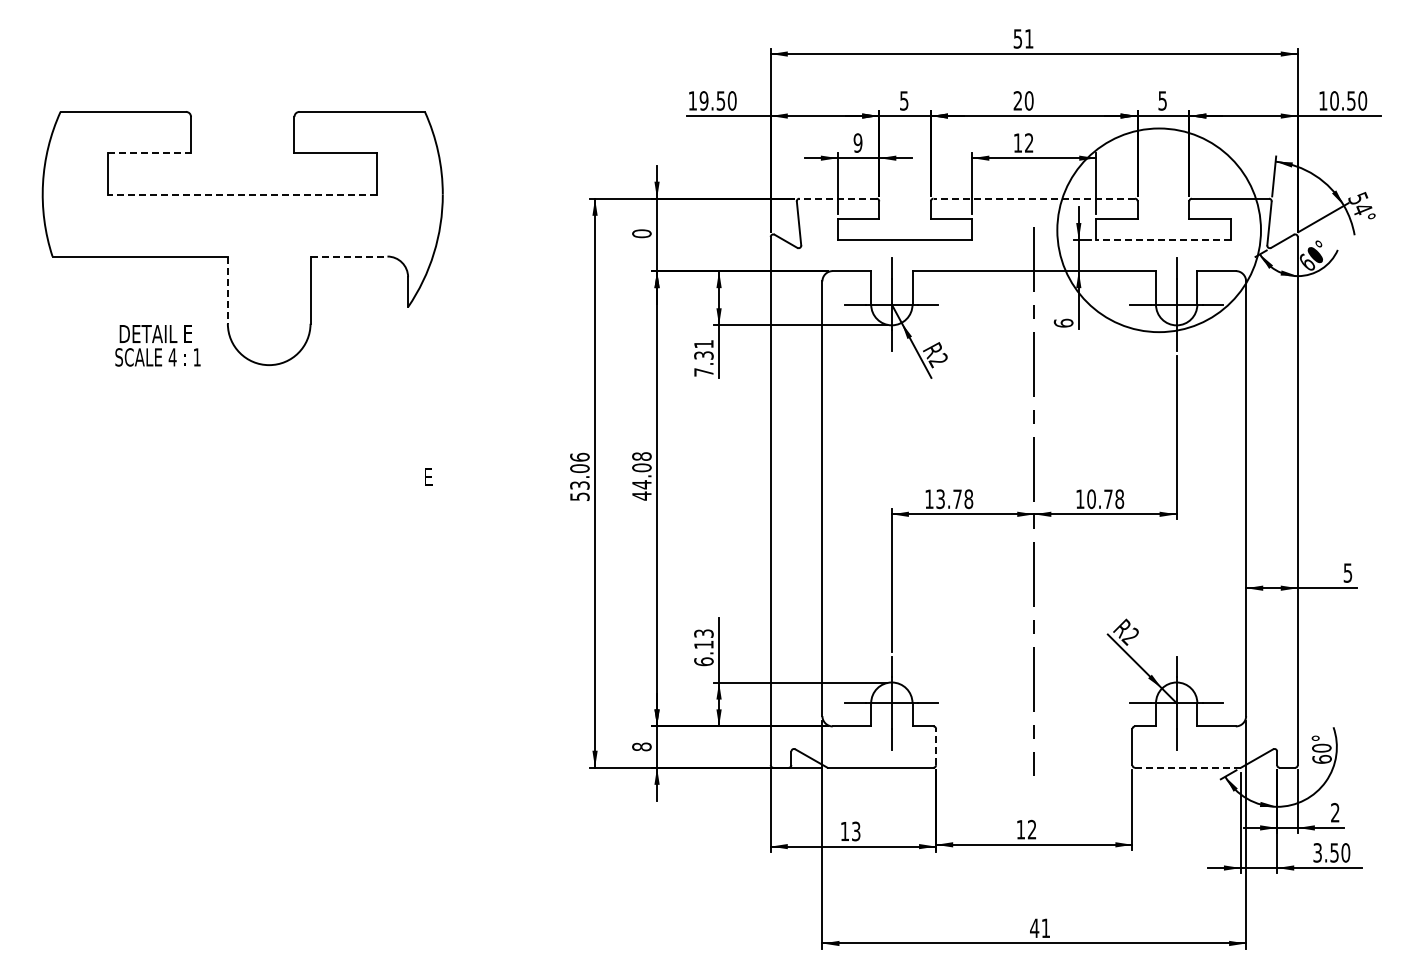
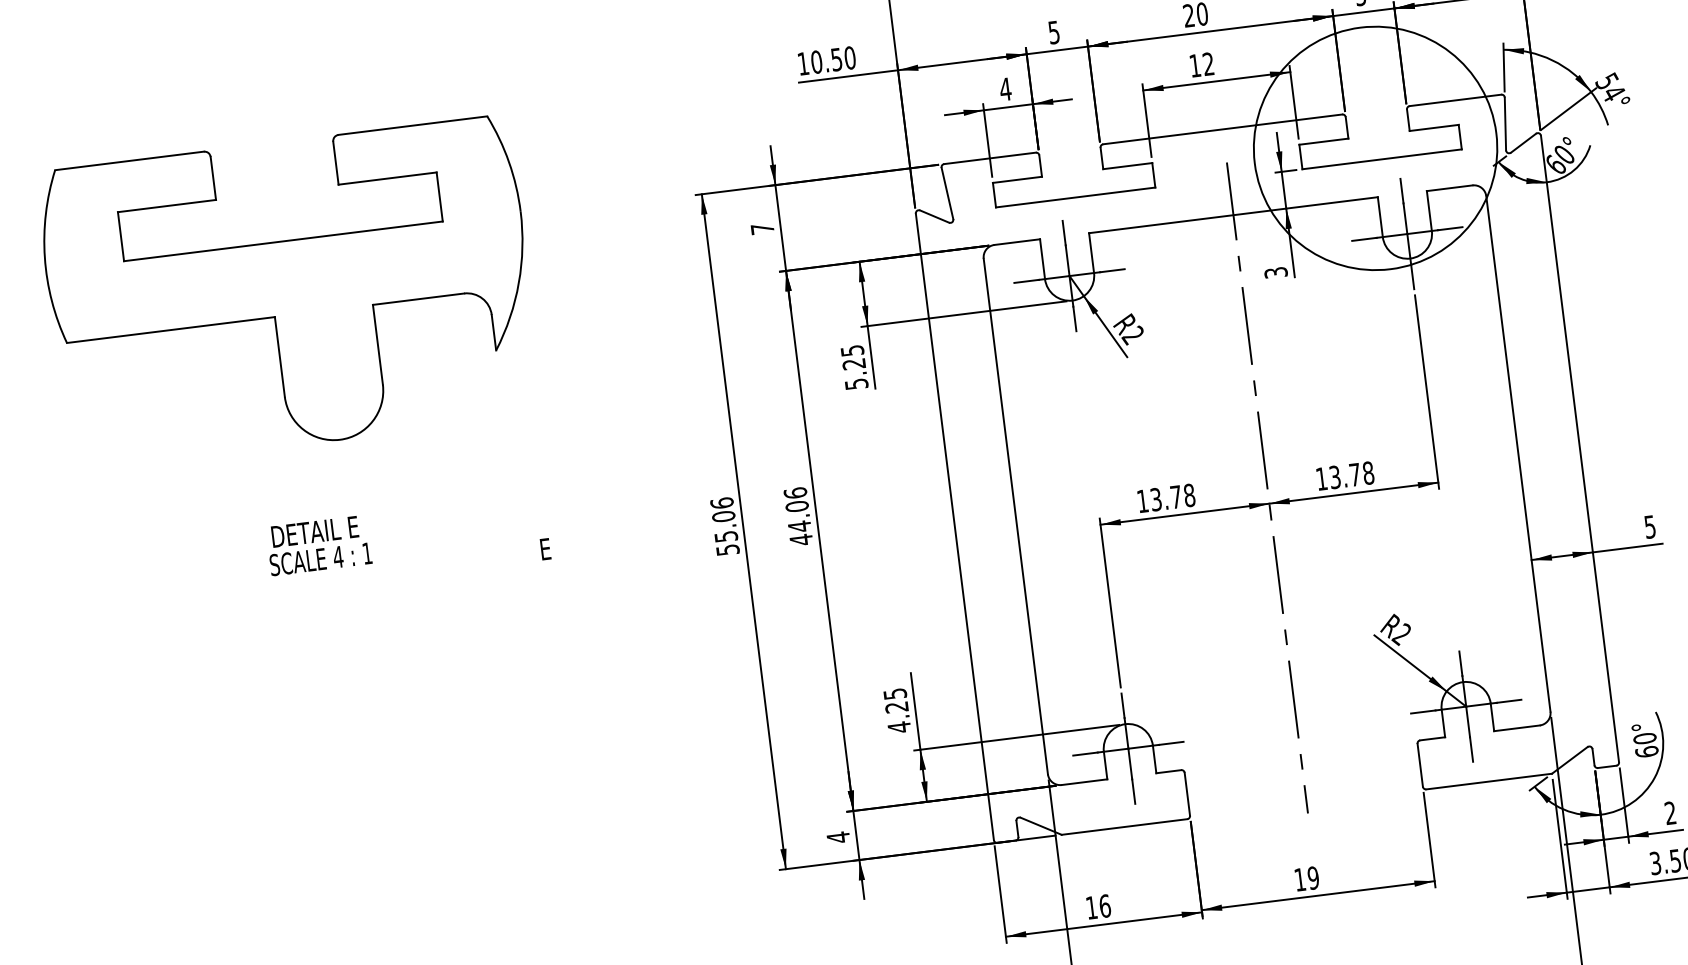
text: (703, 100) -> (815, 61), 19.50 -> 10.50
text: (857, 142) -> (1004, 88), 9 -> 4
line: (150, 153) -> (167, 206), dashed -> solid
line: (242, 194) -> (283, 241), dashed -> solid
line: (838, 198) -> (990, 158), dashed -> solid
line: (1034, 198) -> (1223, 129), dashed -> solid
text: (641, 233) -> (762, 228), 0 -> 7
line: (1162, 240) -> (1381, 159), dashed -> solid
line: (349, 256) -> (419, 299), dashed -> solid
line: (227, 290) -> (279, 357), dashed -> solid
text: (1063, 322) -> (1275, 271), 6 -> 3
text: (157, 345) -> (318, 545), moved
text: (703, 358) -> (854, 367), 7.31 -> 5.25
text: (641, 456) -> (795, 493), 44.08 -> 44.06
text: (579, 485) -> (725, 536), 53.06 -> 55.06
text: (1091, 499) -> (1335, 477), 10.78 -> 13.78
text: (703, 647) -> (896, 710), 6.13 -> 4.25
text: (641, 746) -> (837, 837), 8 -> 4
line: (936, 746) -> (1187, 793), dashed -> solid
line: (1188, 767) -> (1489, 781), dashed -> solid
text: (1031, 829) -> (1312, 877), 12 -> 19
text: (855, 831) -> (1104, 906), 13 -> 16

